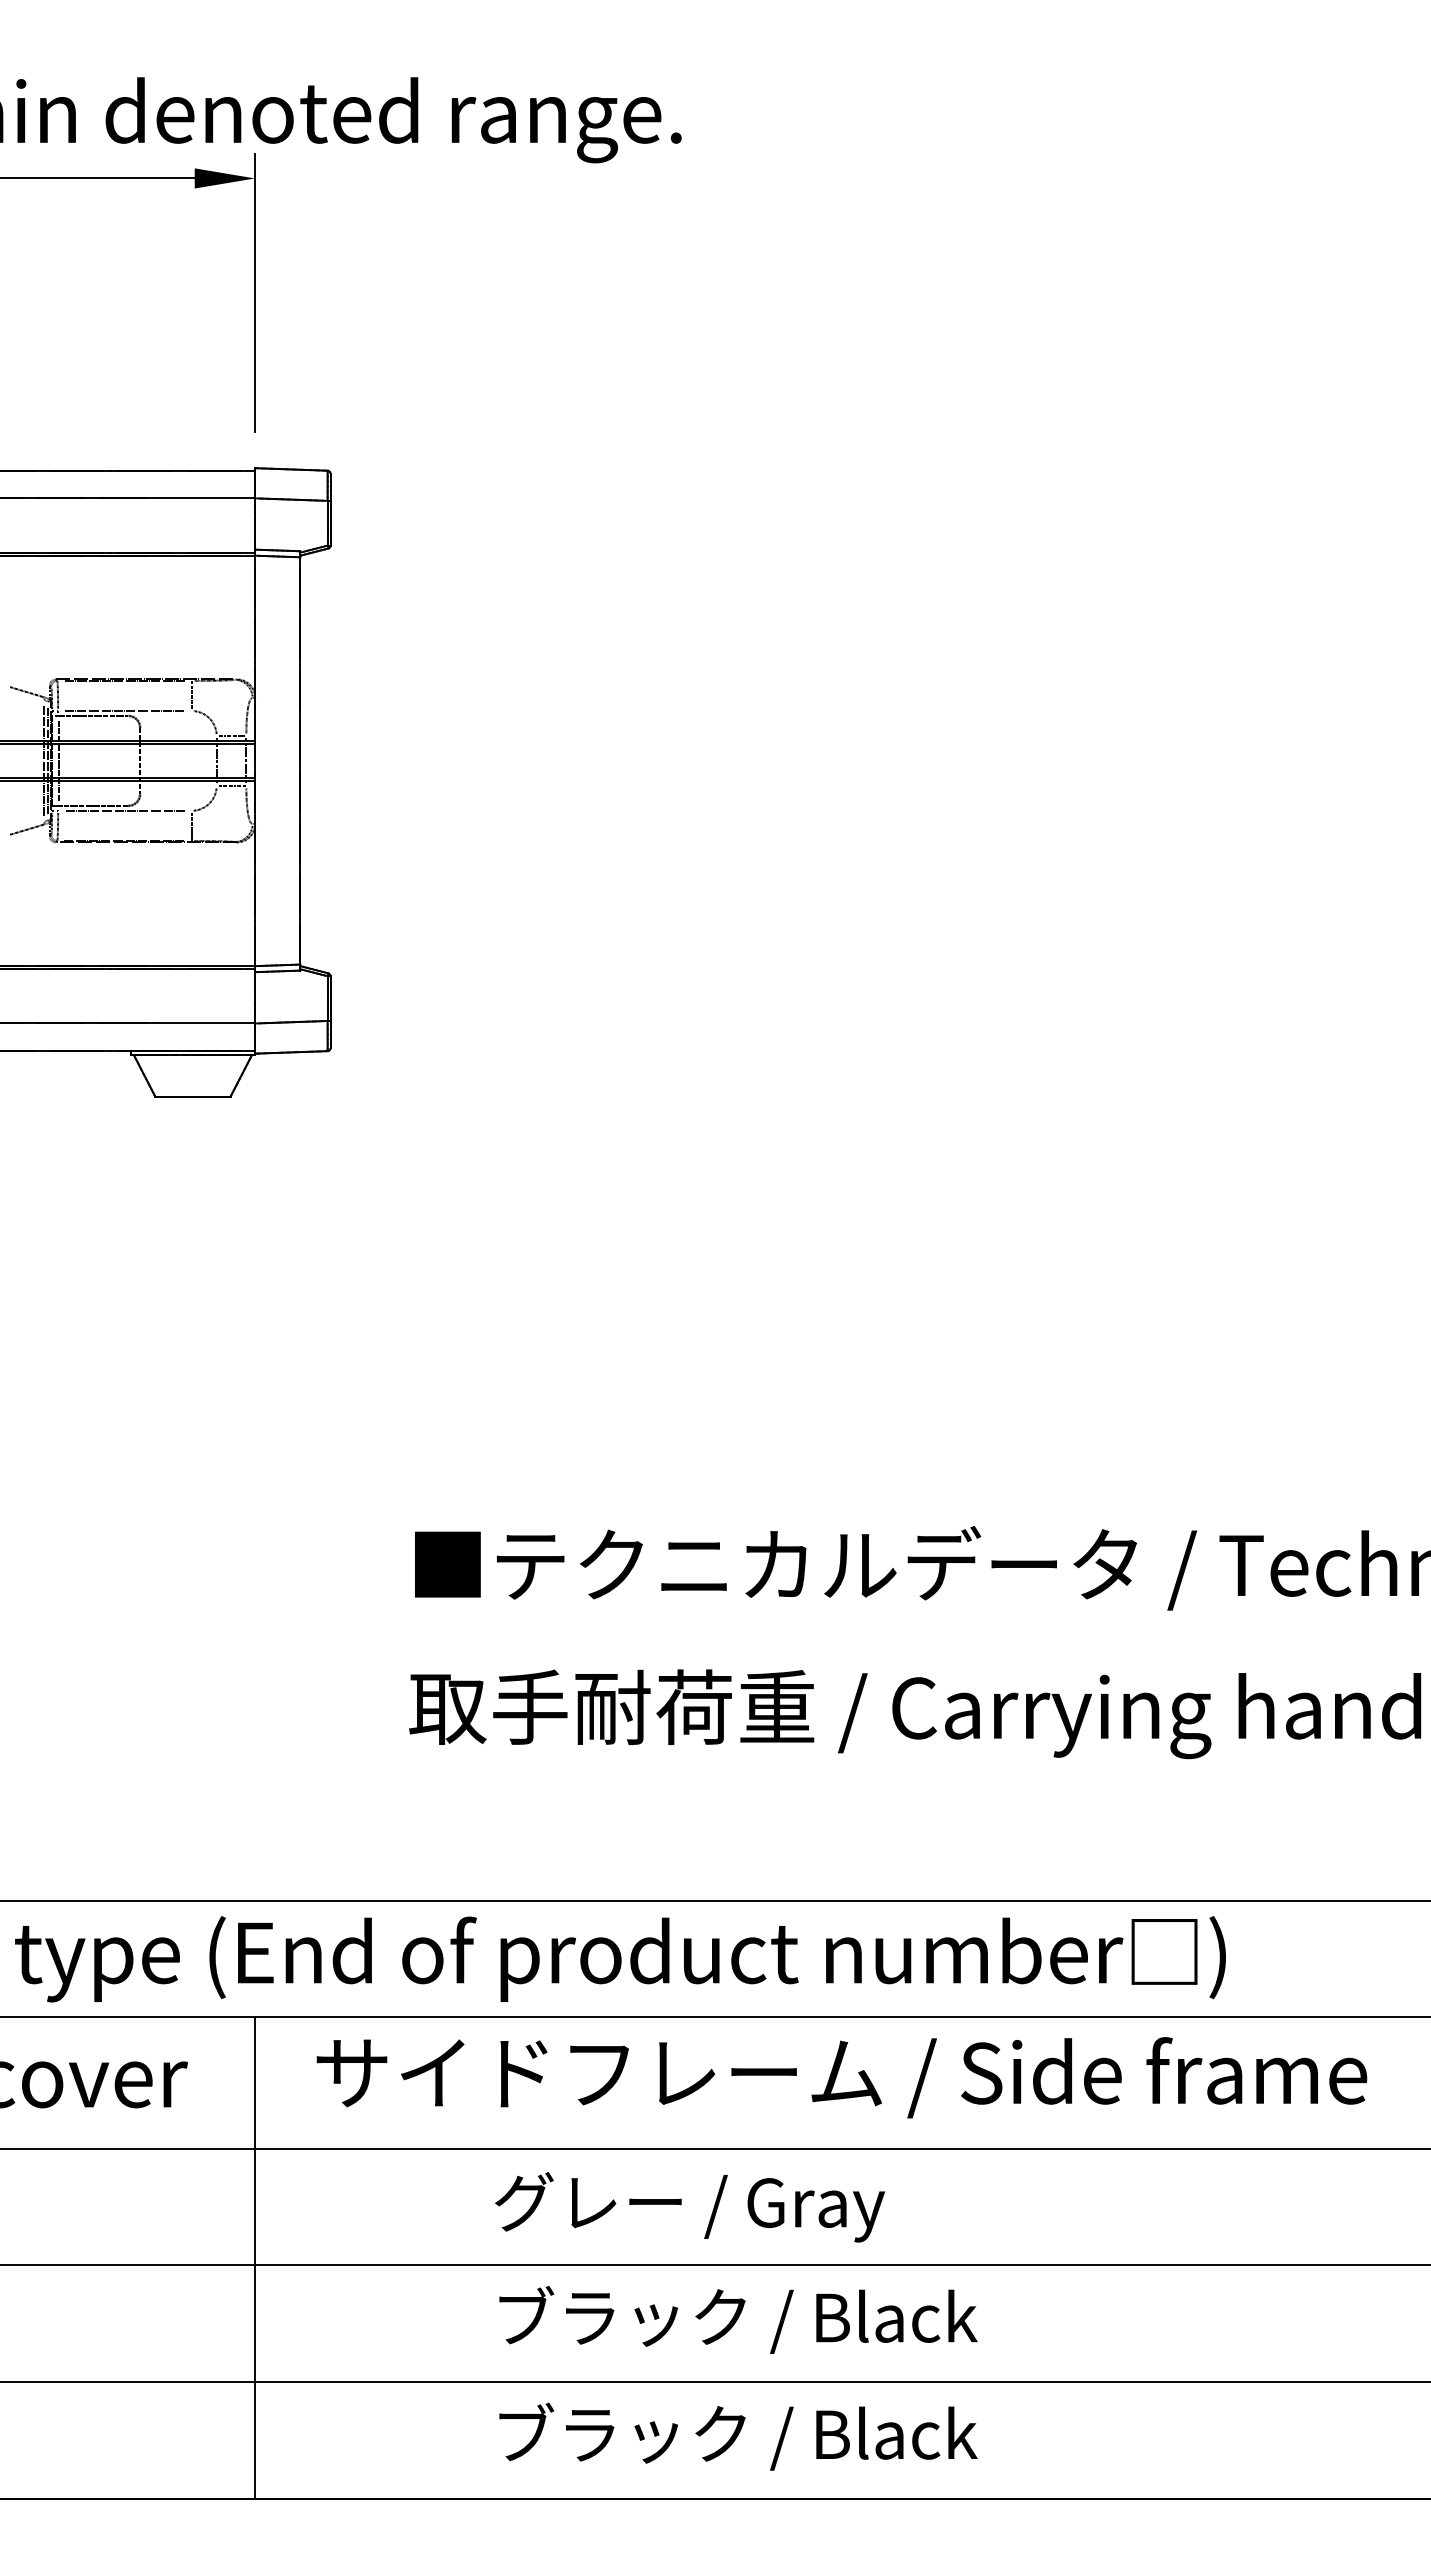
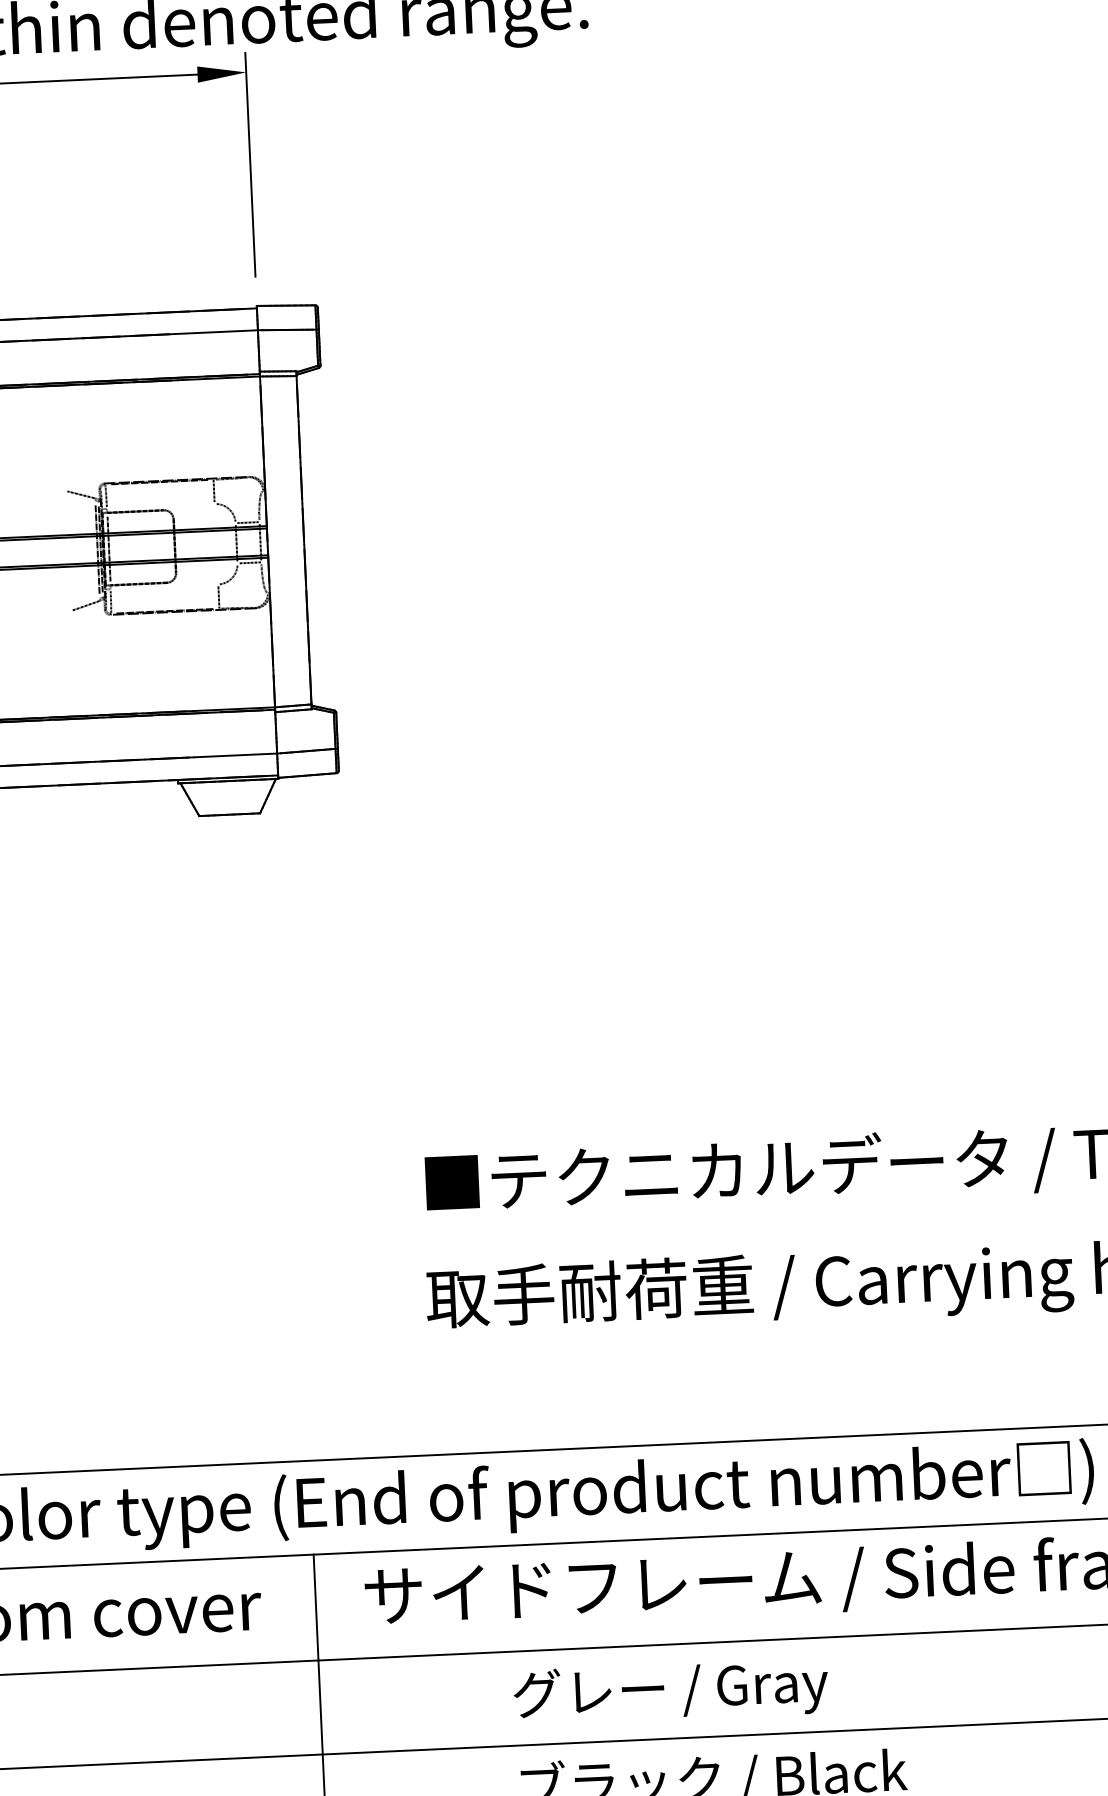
line: (124, 711) -> (160, 506), removed
line: (124, 810) -> (164, 586), removed

